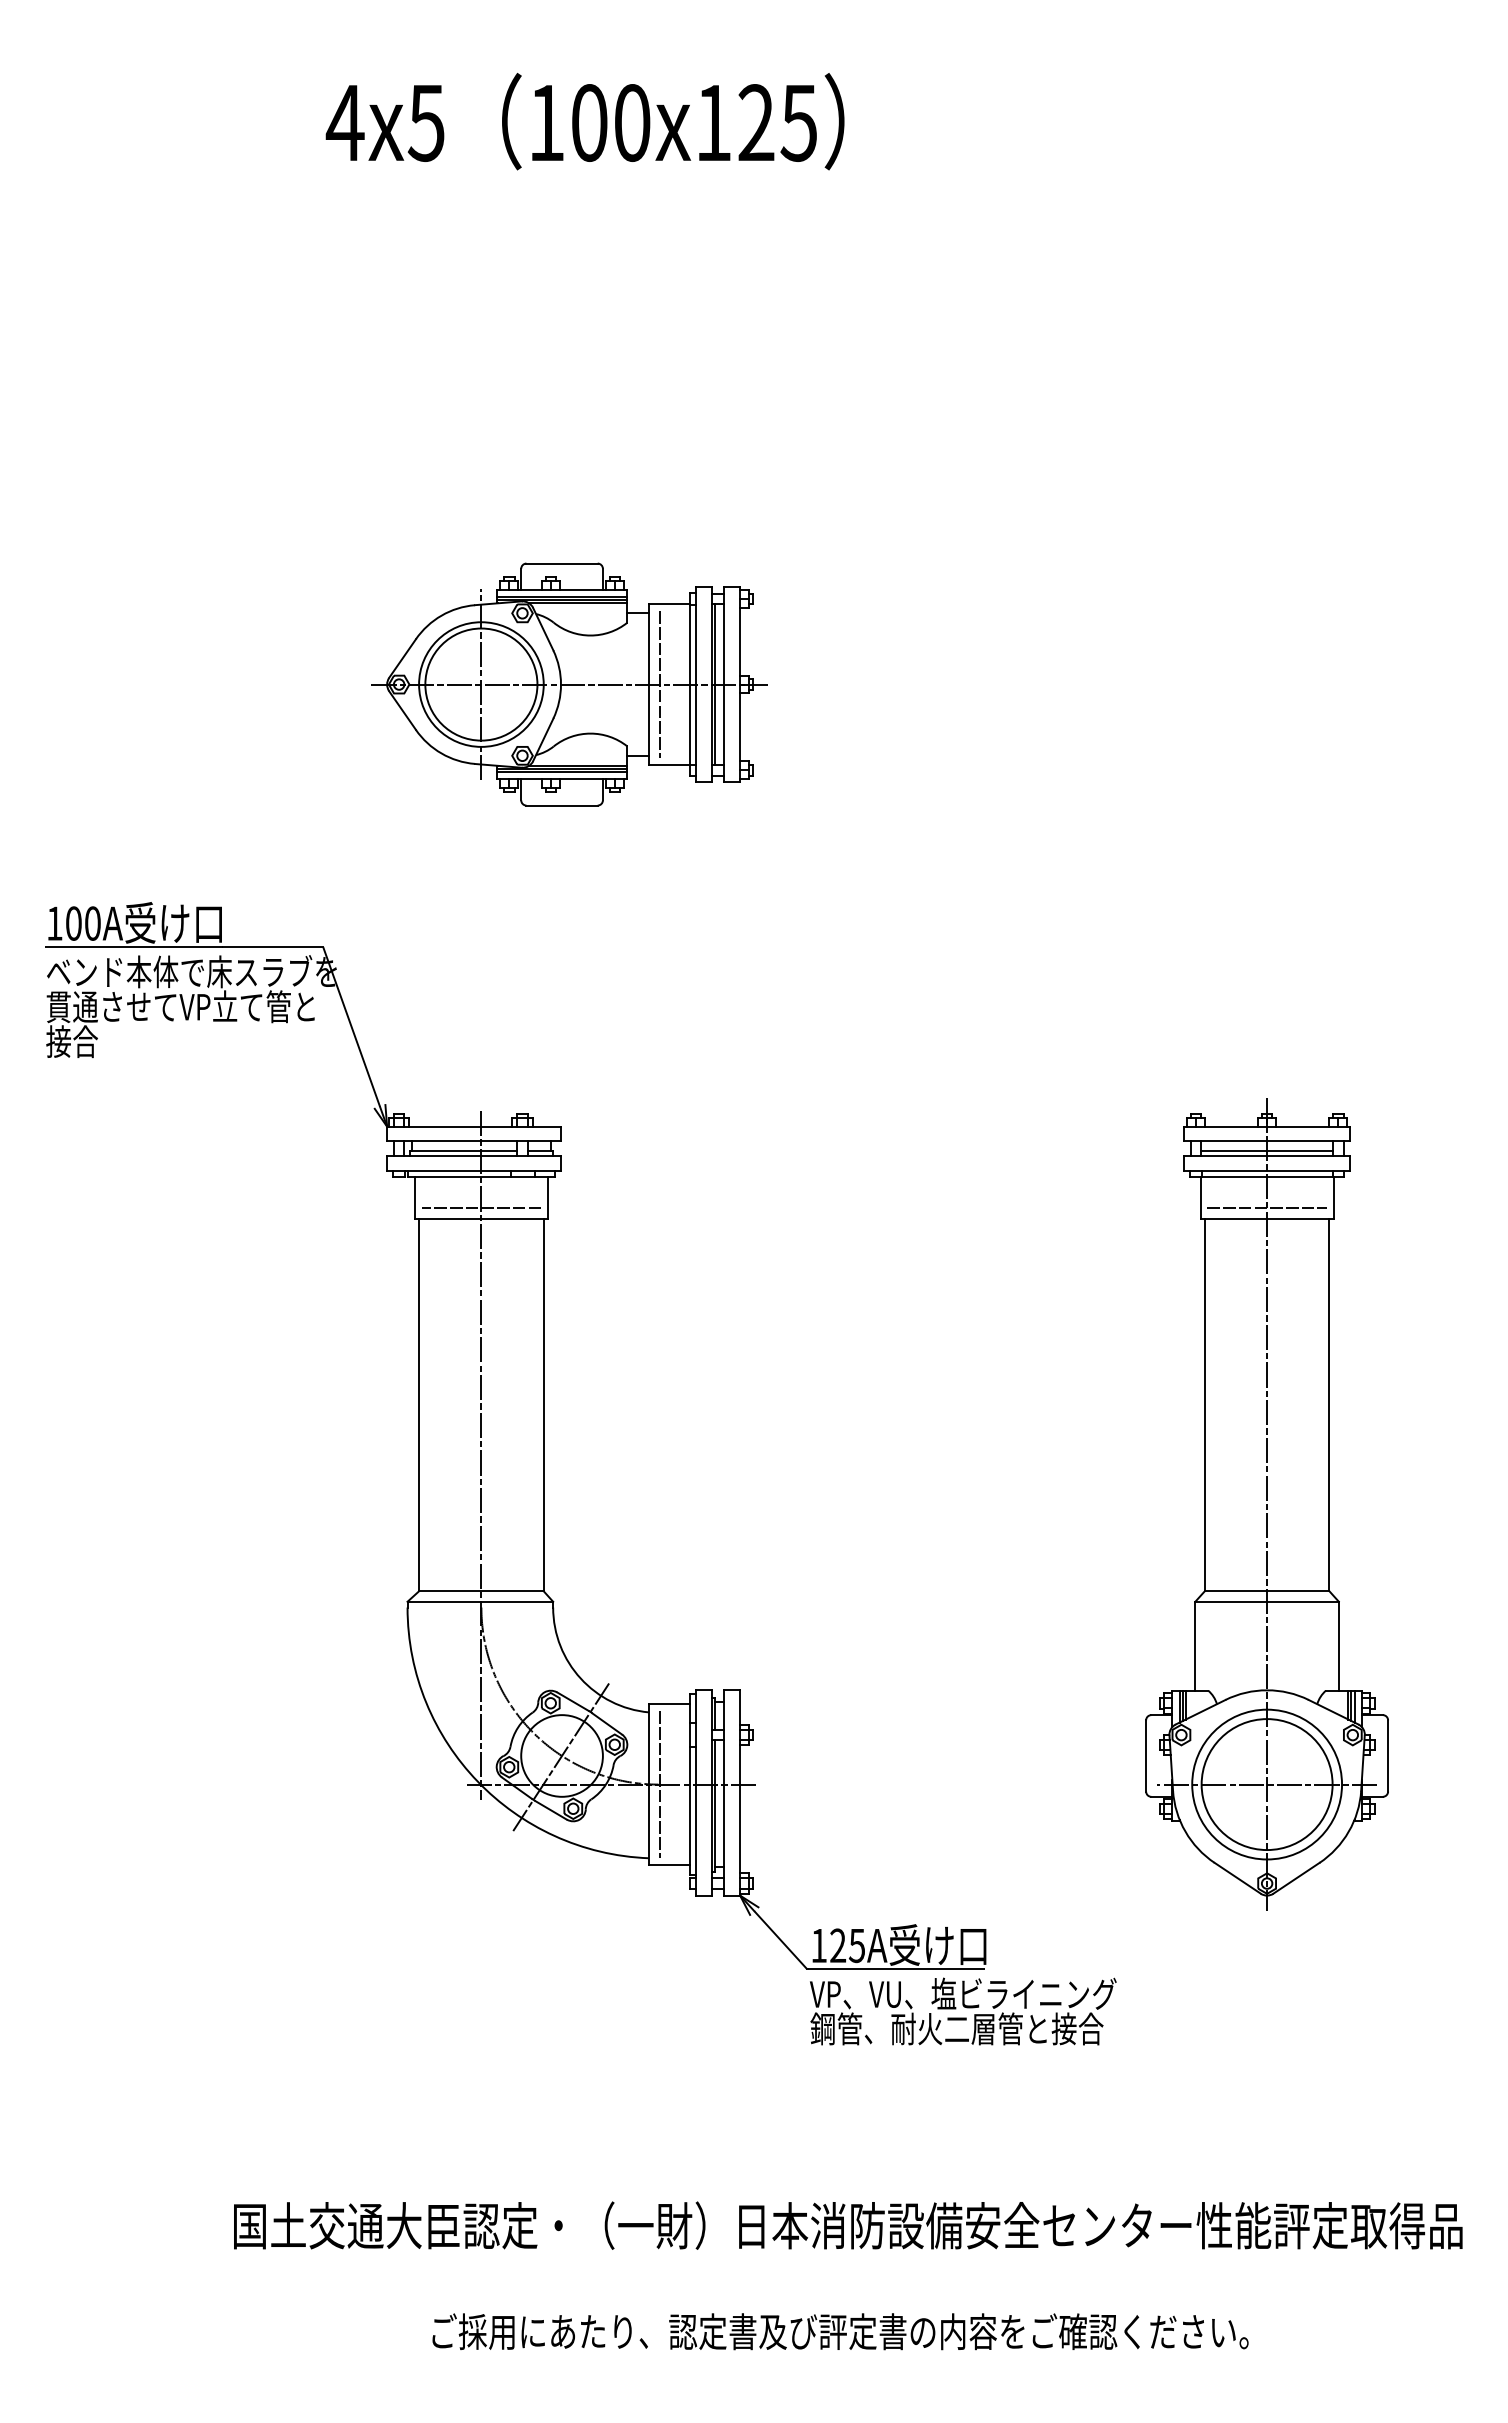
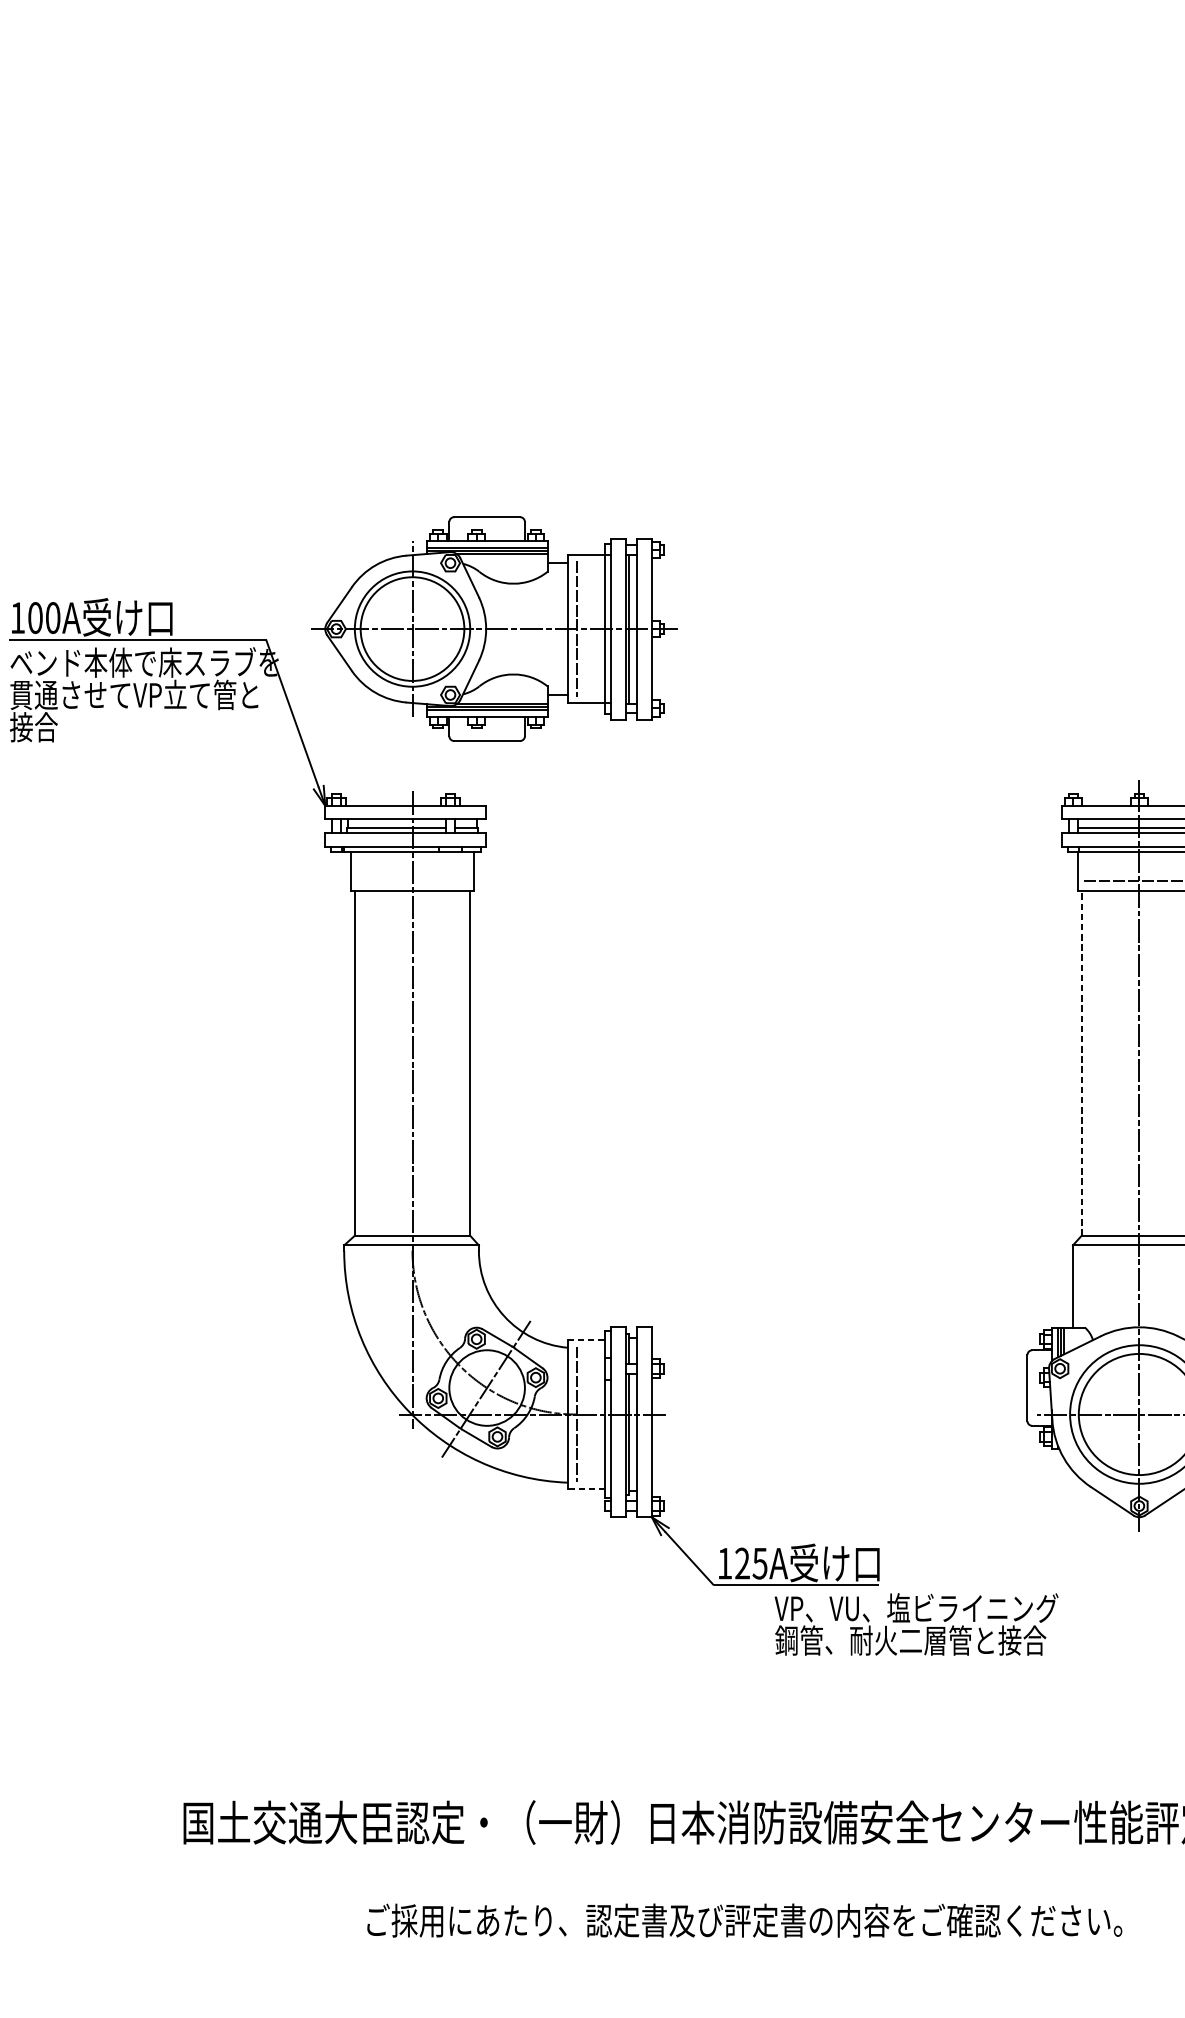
part: (569, 684) -> (494, 629), moved
line: (481, 1208) -> (412, 881), removed
line: (1204, 1404) -> (1081, 1062), solid -> dashed
line: (669, 1704) -> (586, 1340), solid -> dashed
line: (668, 1864) -> (585, 1488), solid -> dashed
text: (963, 2011) -> (916, 1624), moved

